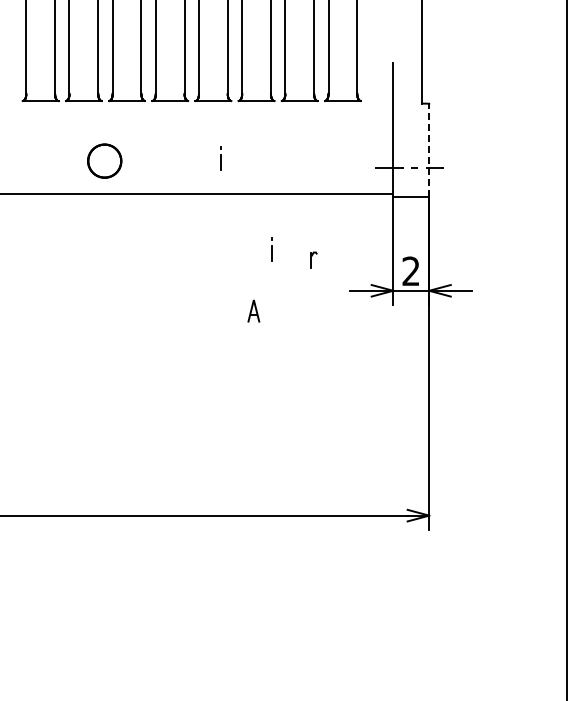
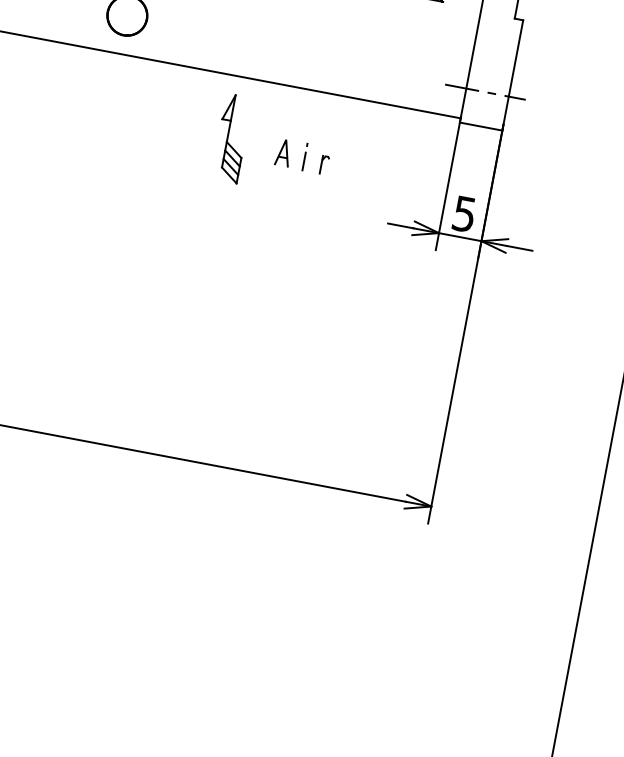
line: (429, 150) -> (513, 75), dashed -> solid
line: (220, 158) -> (264, 38), removed
part: (209, 245) -> (232, 138), added
part: (313, 259) -> (323, 164), moved
text: (410, 271) -> (463, 214), 2 -> 5
part: (253, 310) -> (283, 152), moved

